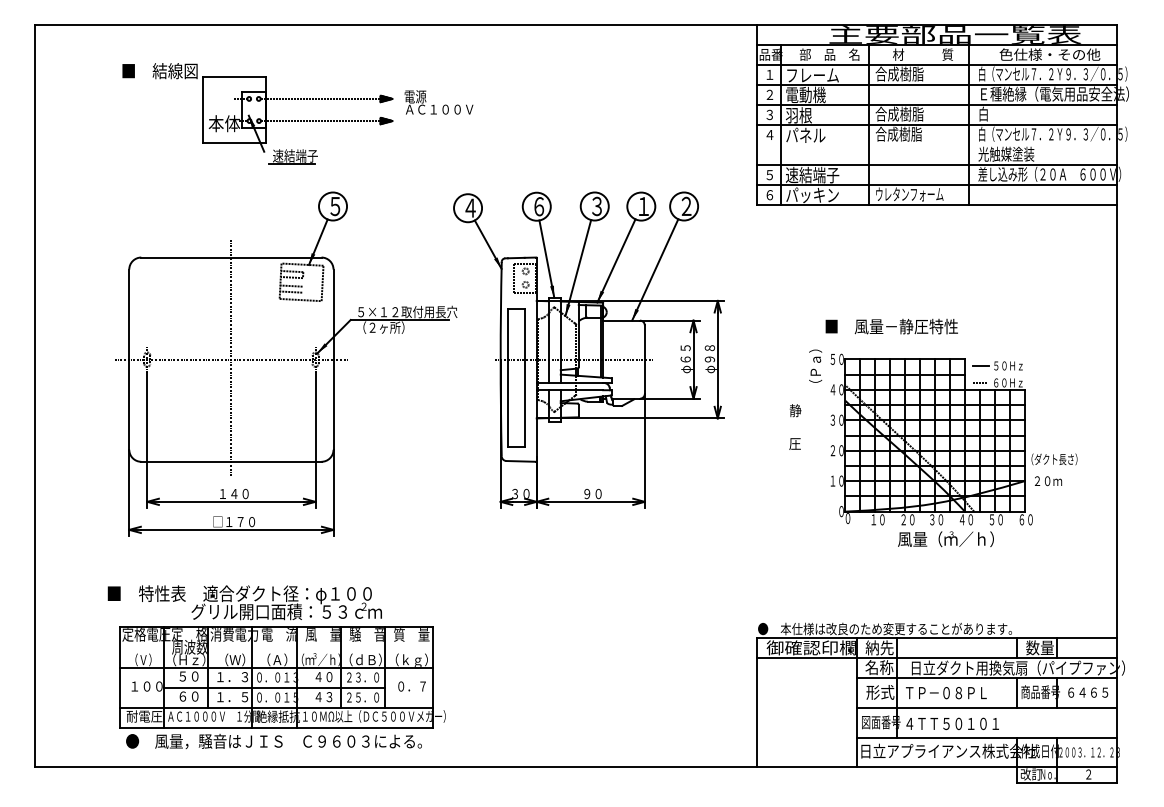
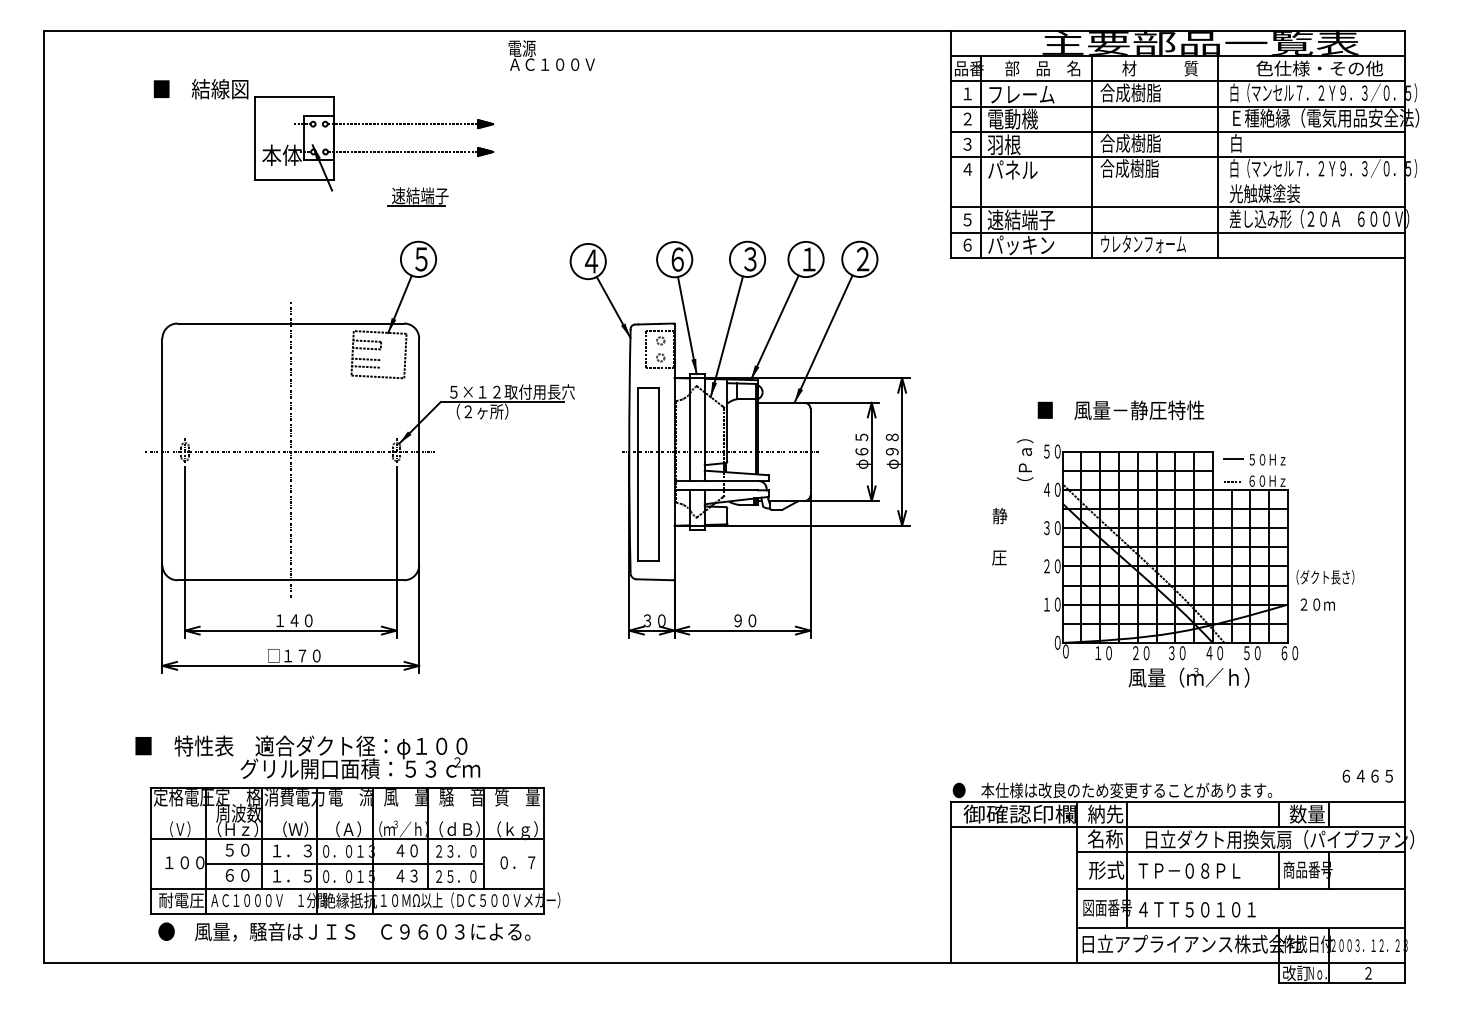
text: (438, 102) -> (551, 55), moved
part: (292, 156) -> (416, 196), moved
text: (1088, 692) -> (1368, 775), moved

